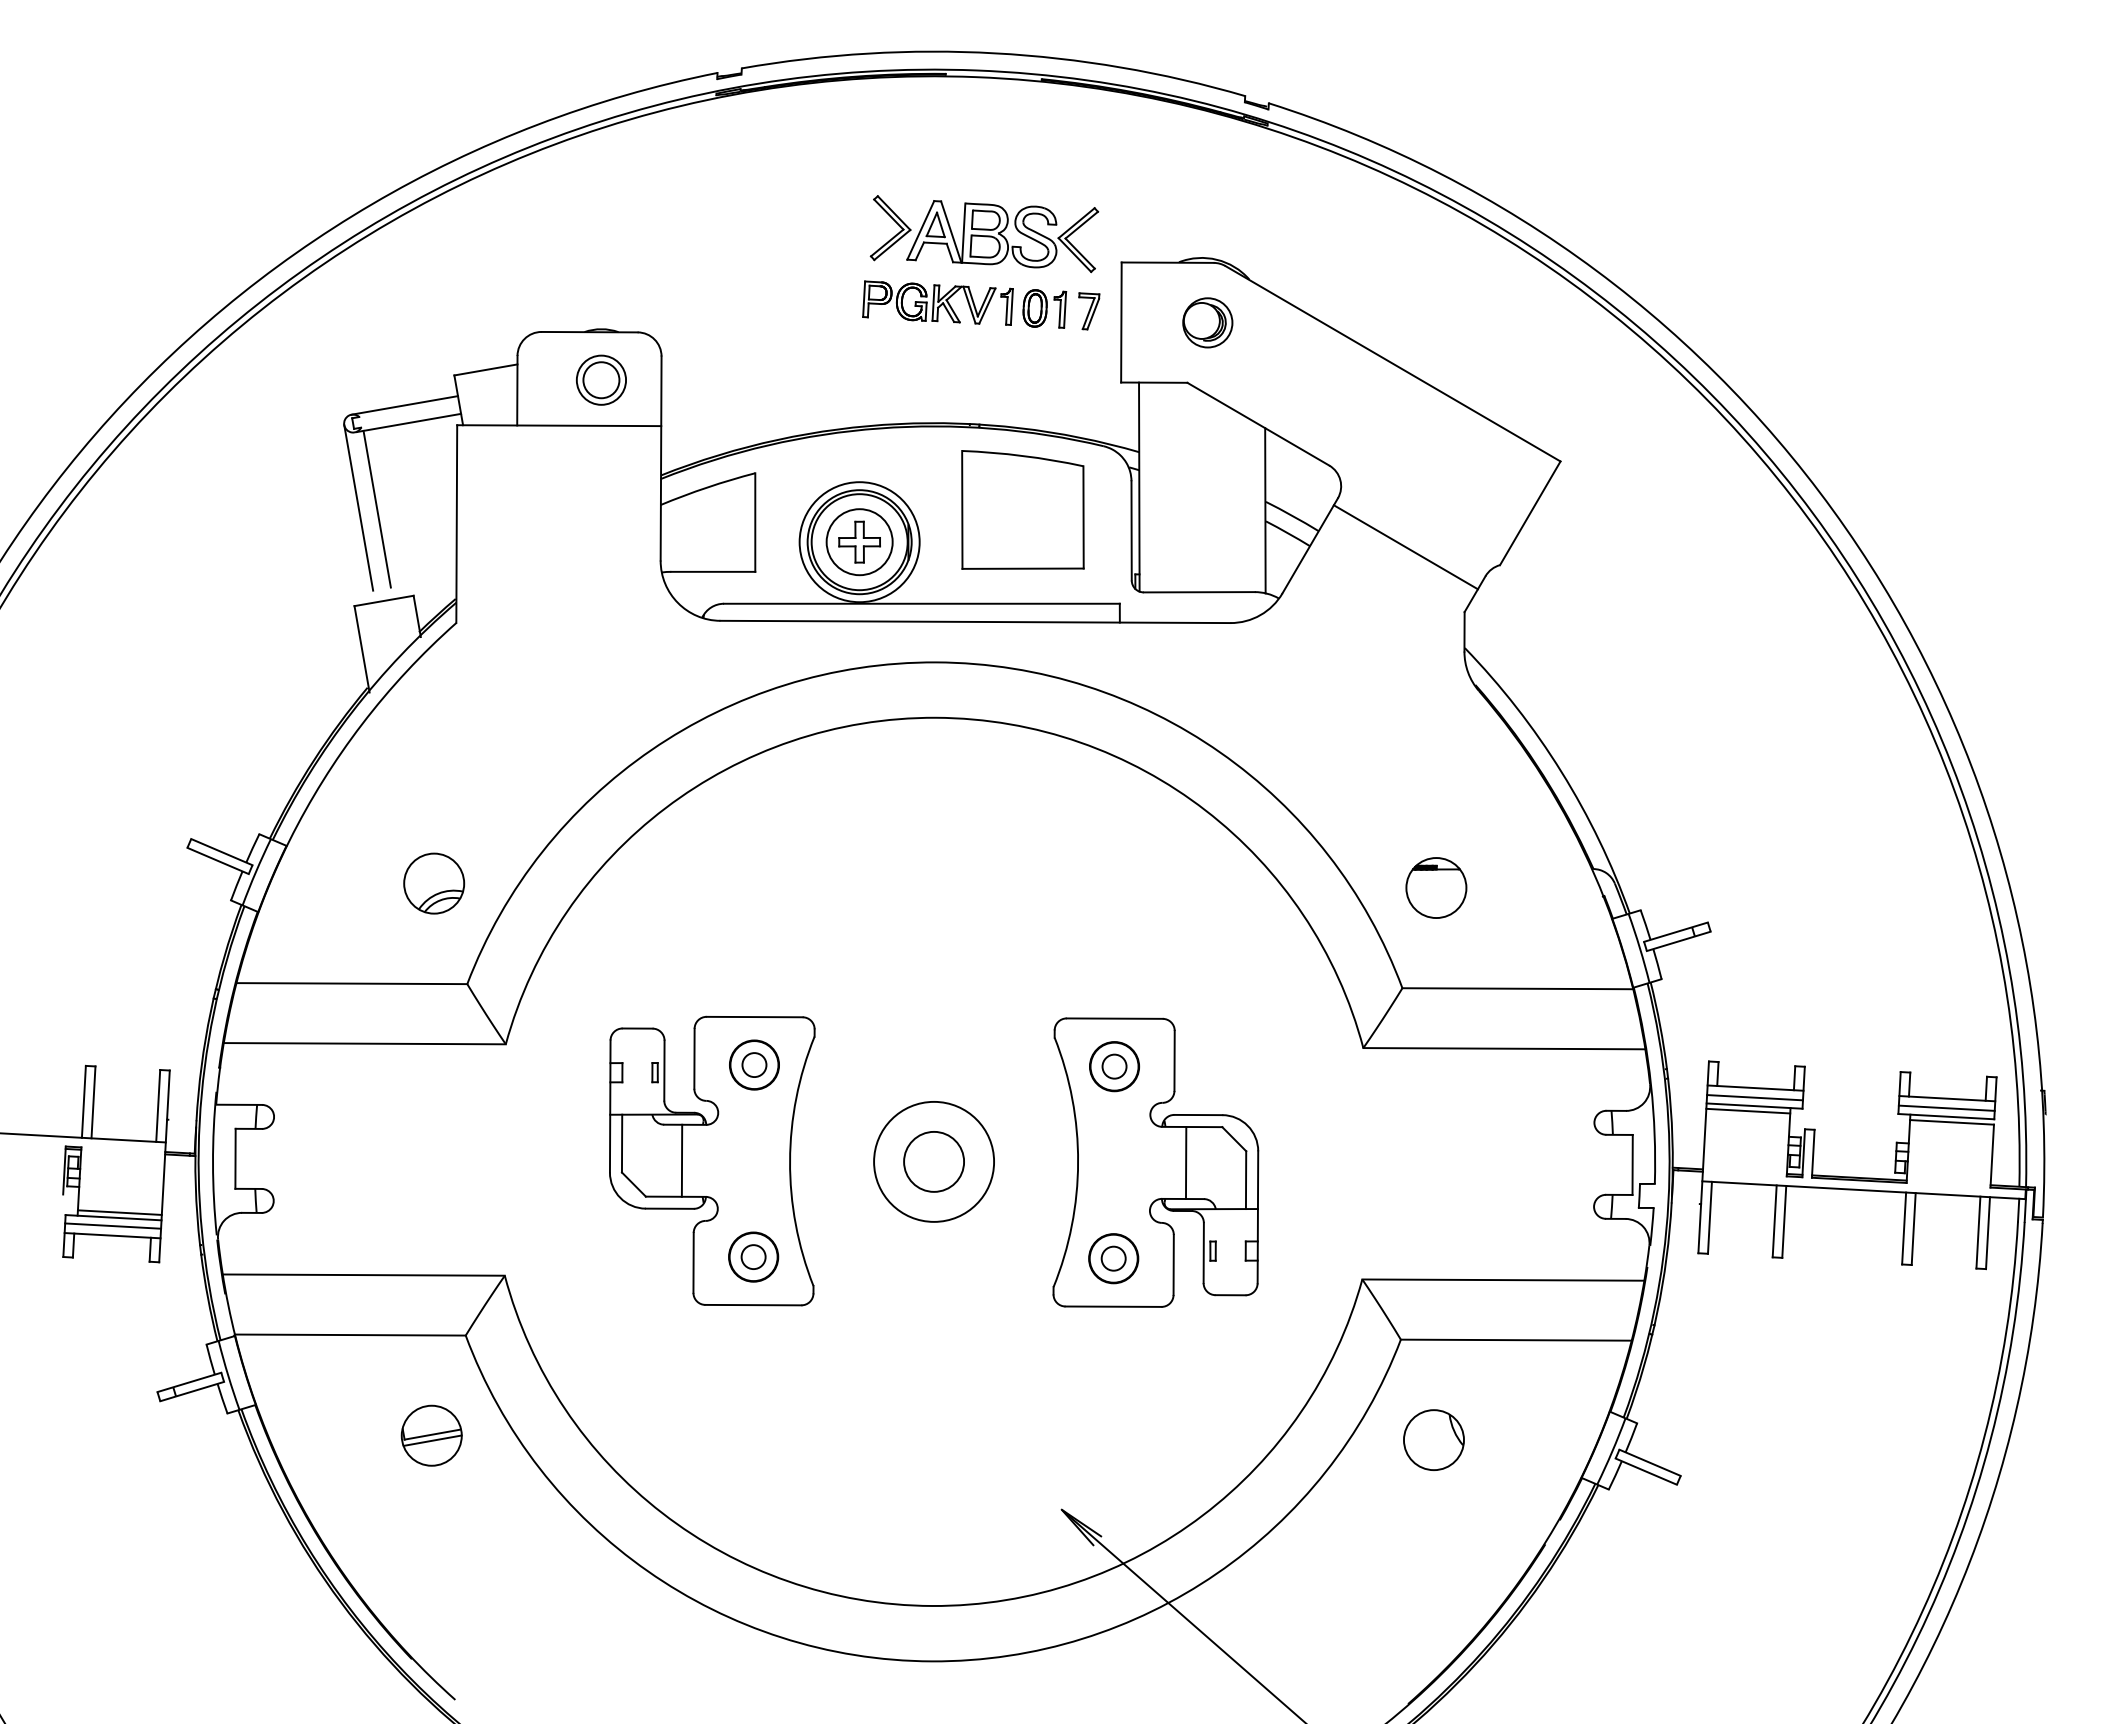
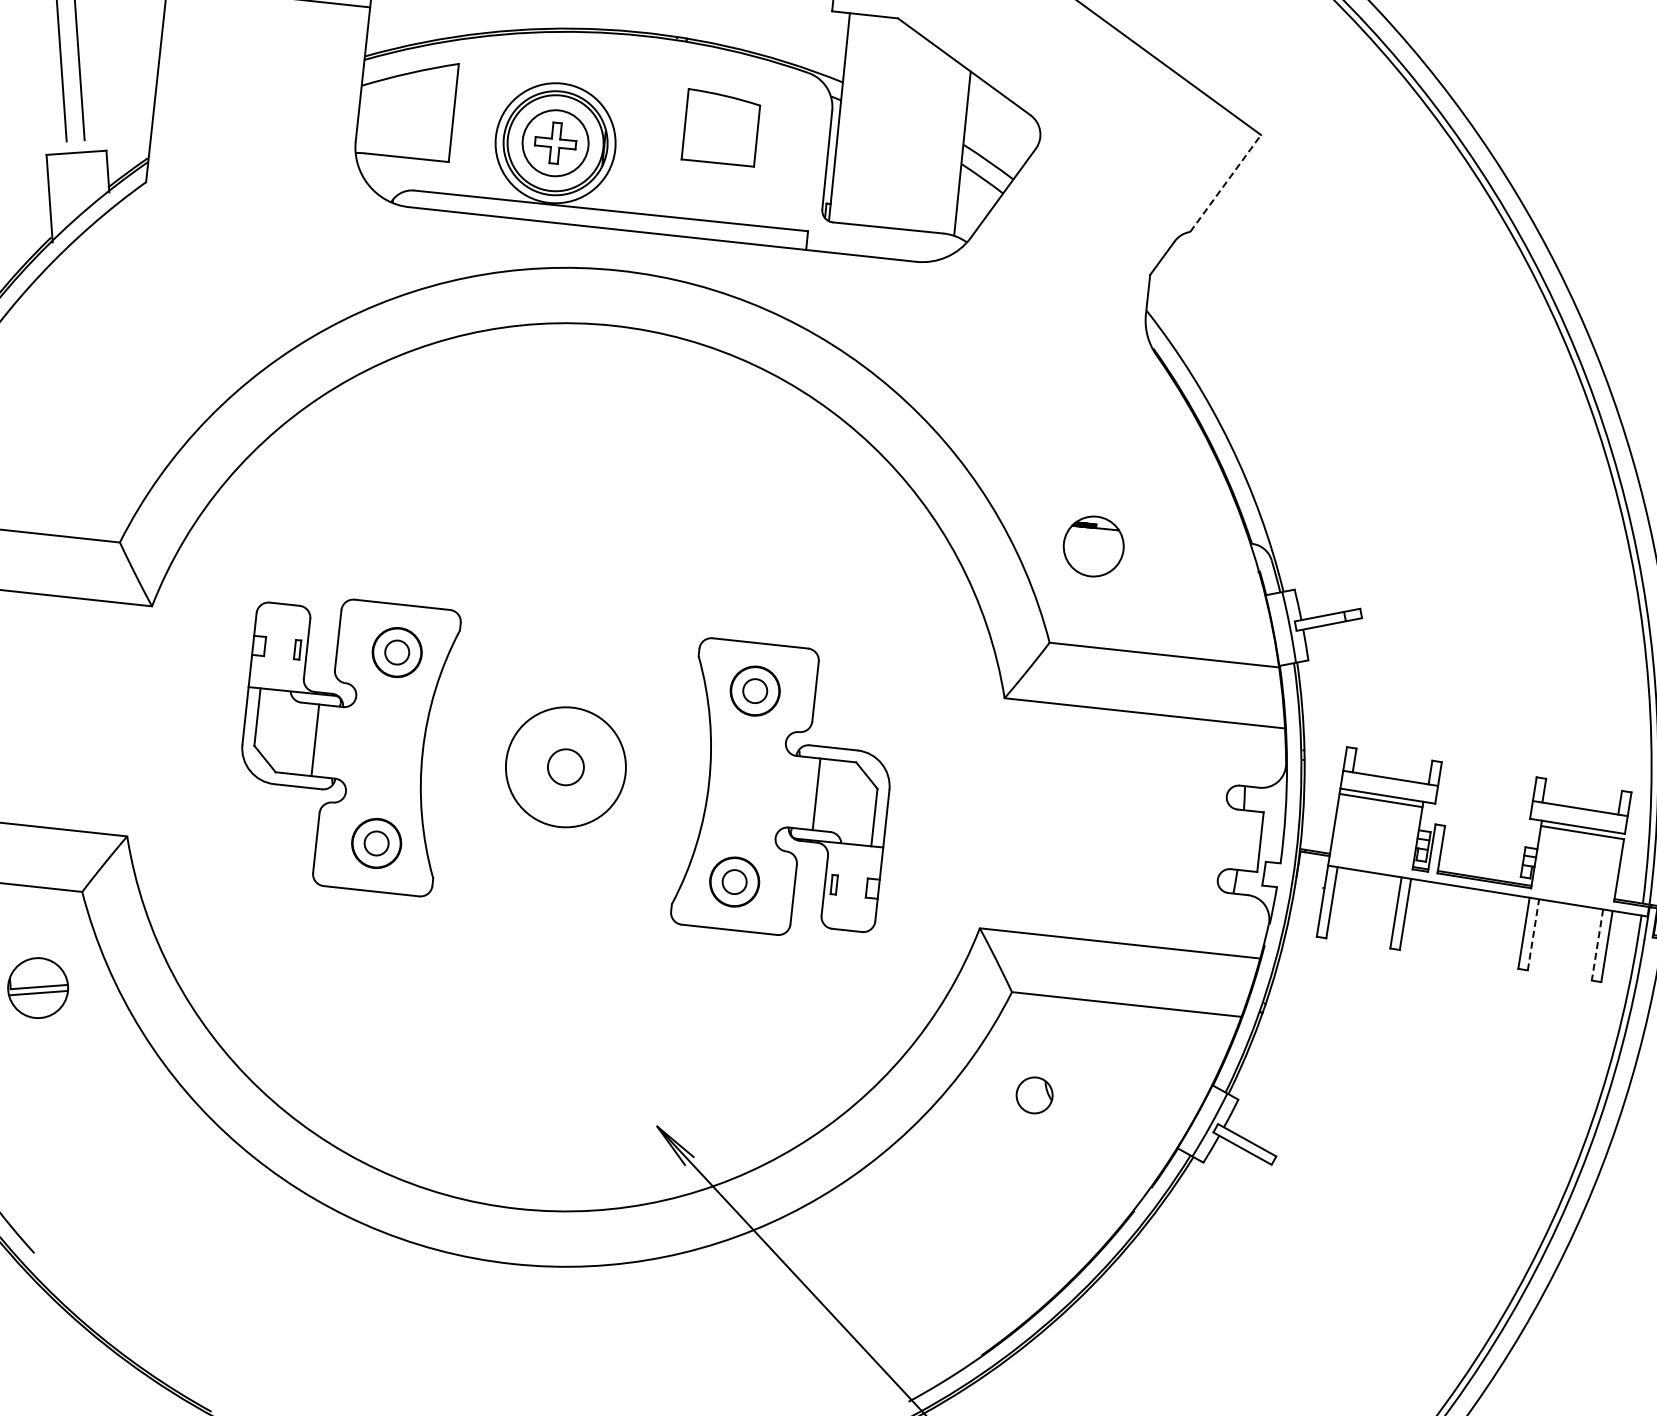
part: (1022, 509) -> (720, 127), size x0.6
line: (1530, 512) -> (1225, 182), solid -> dashed
line: (1405, 547) -> (1098, 204), removed
part: (434, 883) -> (97, 439), removed
line: (1754, 1097) -> (1388, 787), removed
line: (1946, 1107) -> (1578, 817), removed
circle: (934, 1161) -> (566, 766), size x0.6
line: (1913, 1228) -> (1533, 934), solid -> dashed
line: (1978, 1233) -> (1597, 945), solid -> dashed
part: (1433, 1439) -> (1034, 1094), size x0.6

